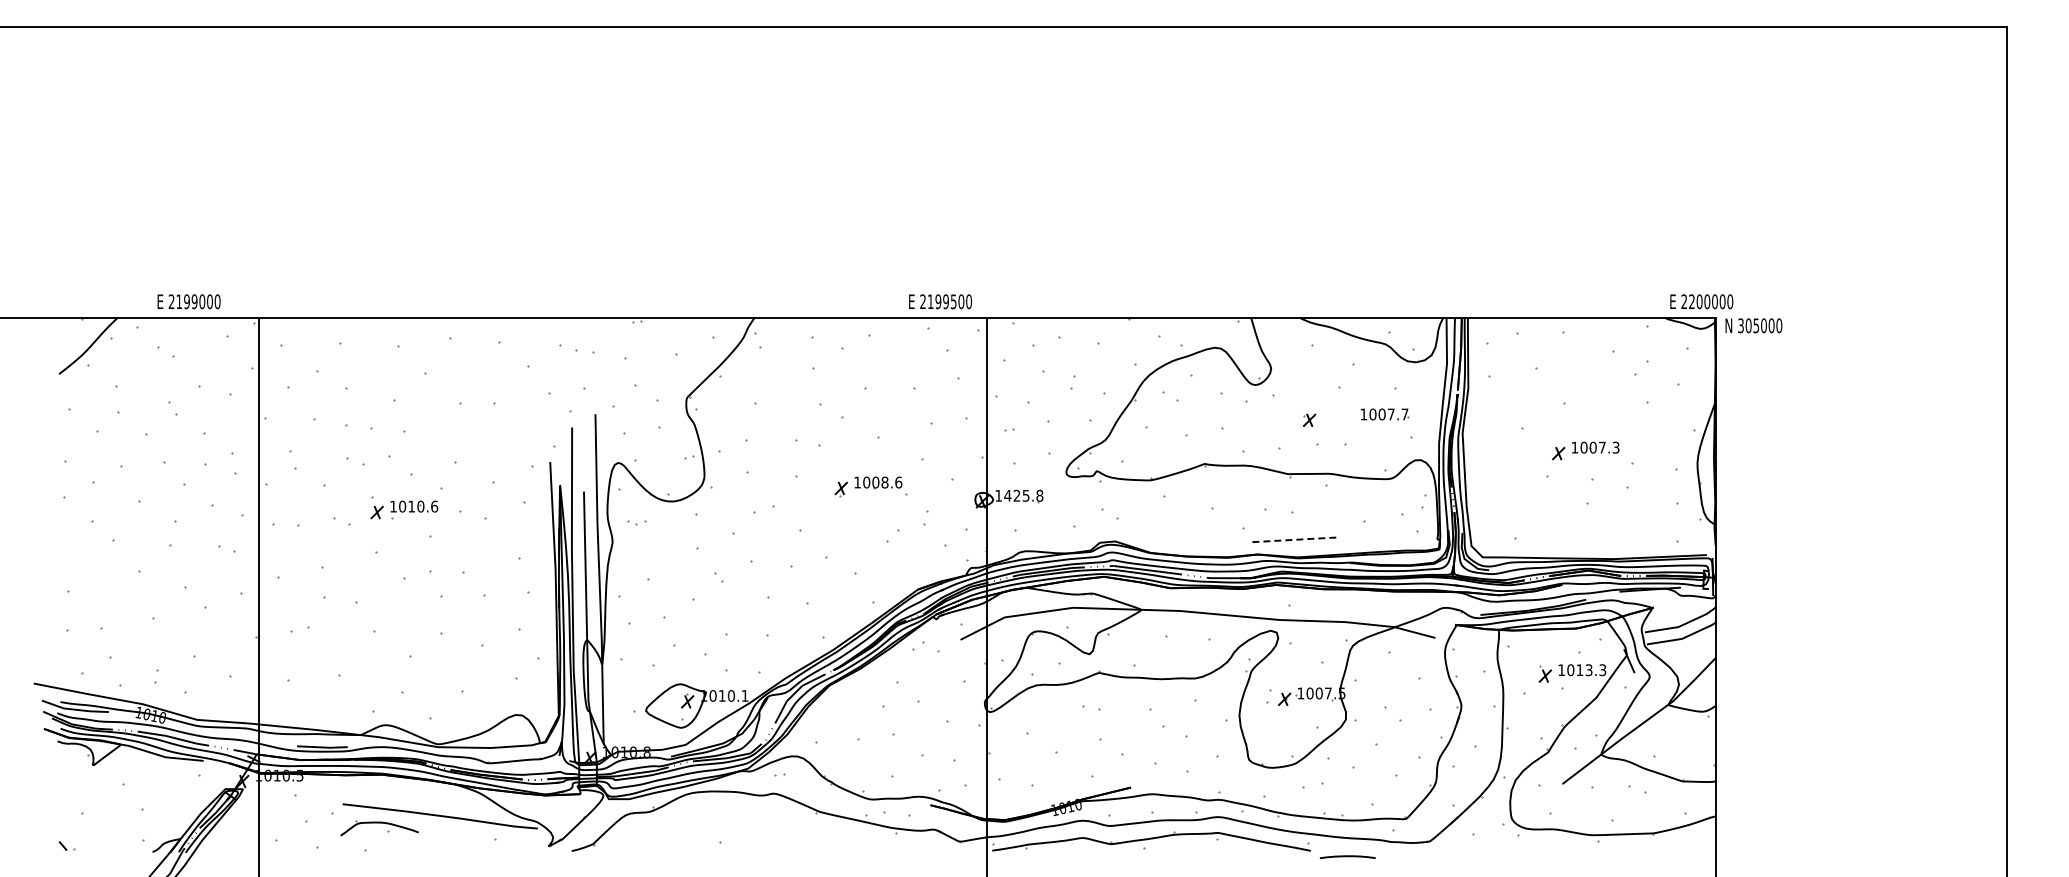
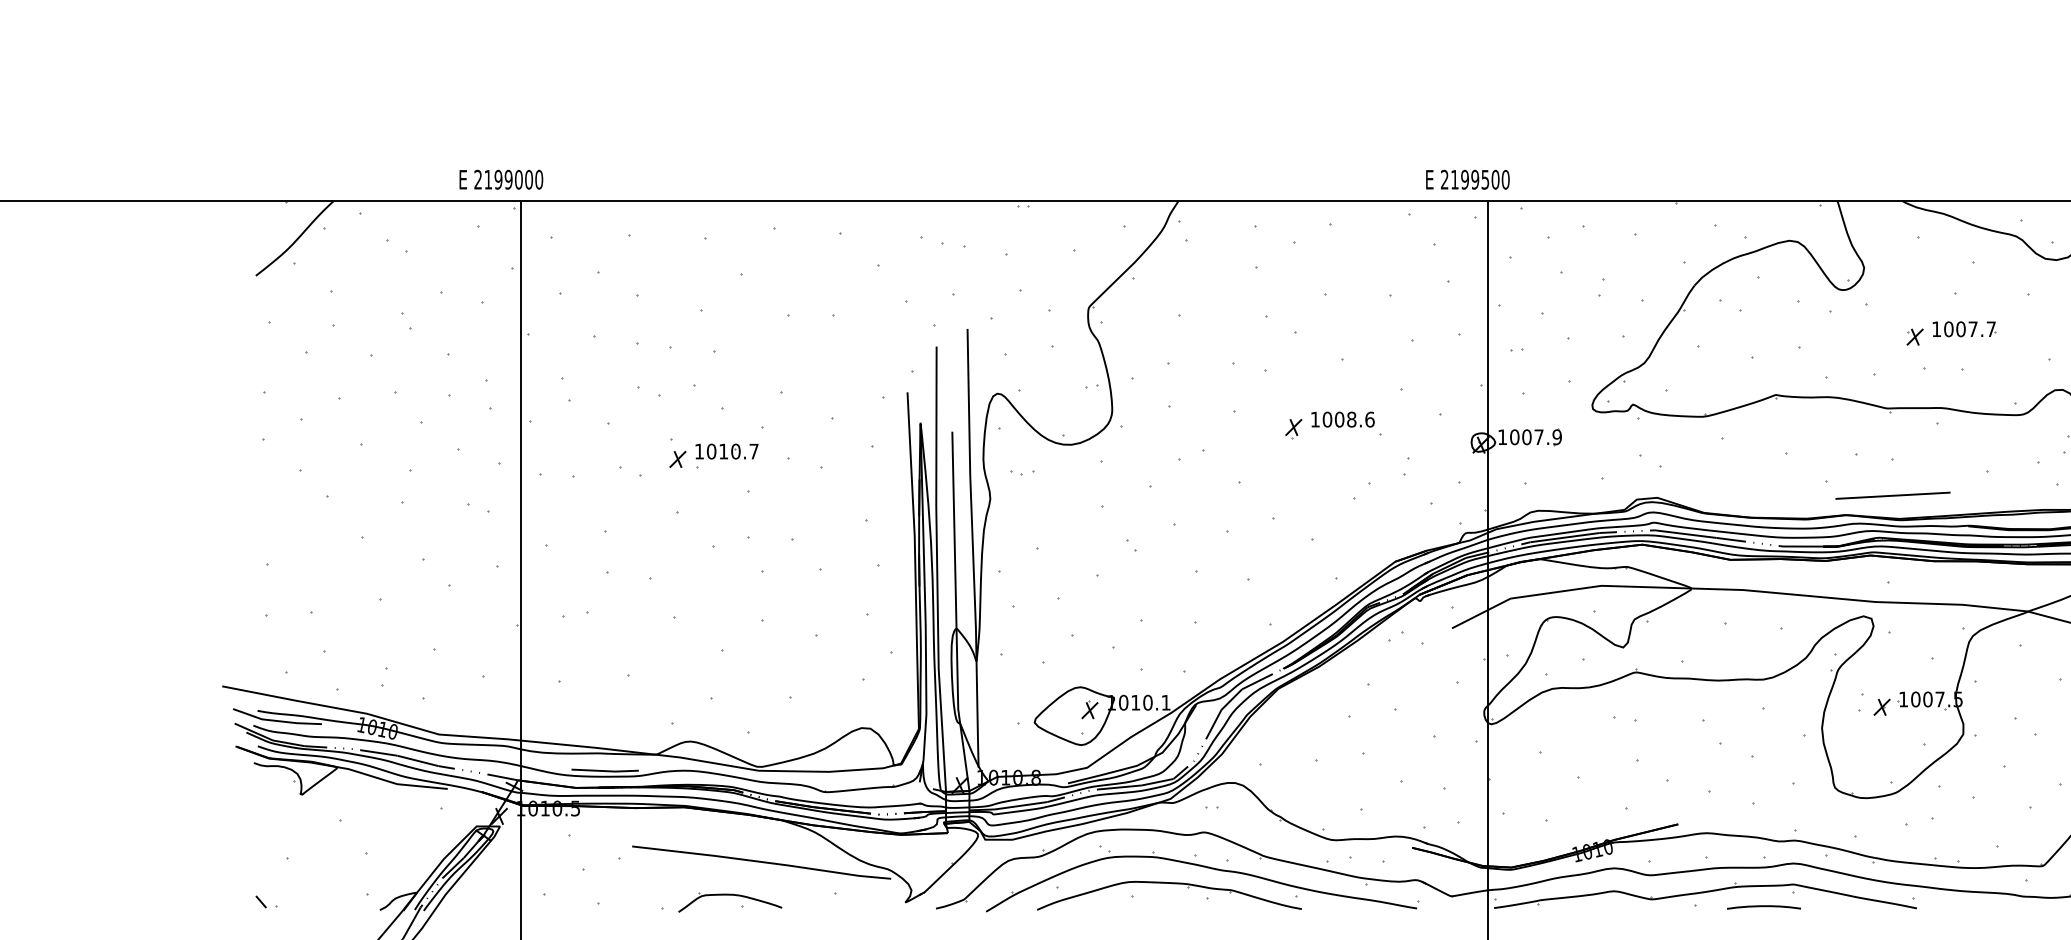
text: (188, 301) -> (500, 179), moved
text: (940, 301) -> (1467, 179), moved
part: (1385, 414) -> (1965, 329), moved
text: (1023, 495) -> (1535, 436), 1425.8 -> 1007.9
text: (434, 506) -> (753, 451), 1010.6 -> 1010.7
line: (1292, 539) -> (1892, 495), dashed -> solid
part: (379, 828) -> (730, 902), moved
part: (772, 828) -> (1202, 878), added
curve: (1347, 857) -> (1763, 907), moved

